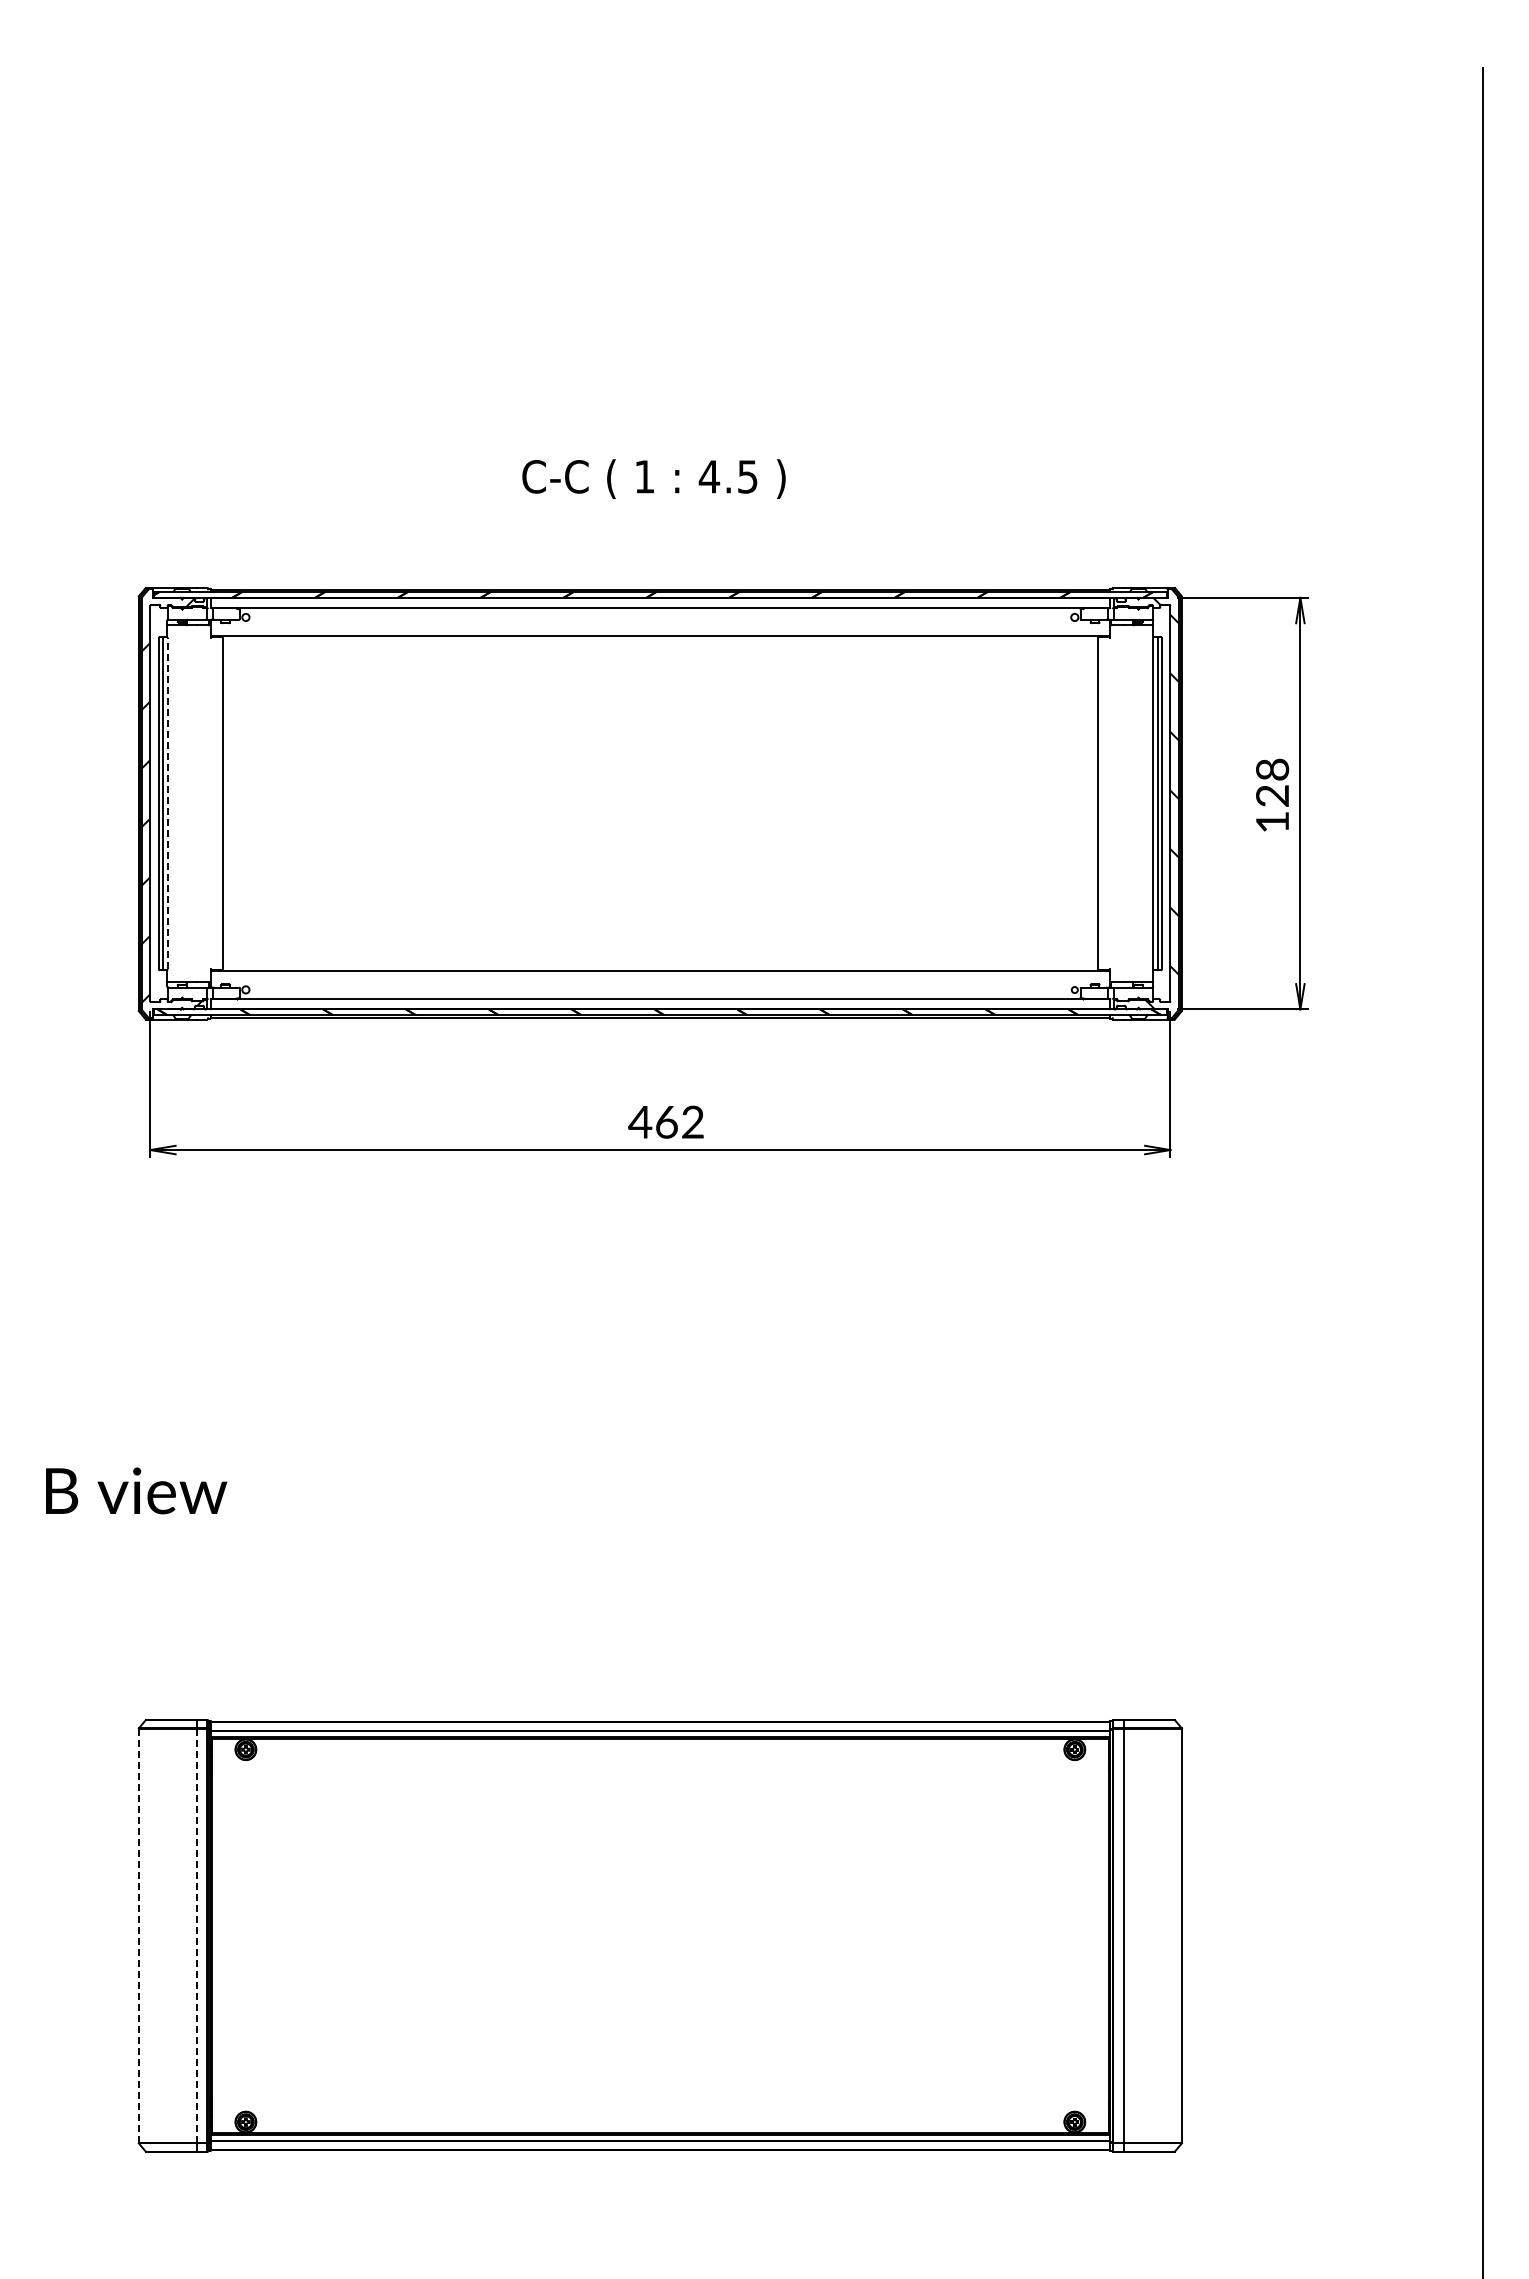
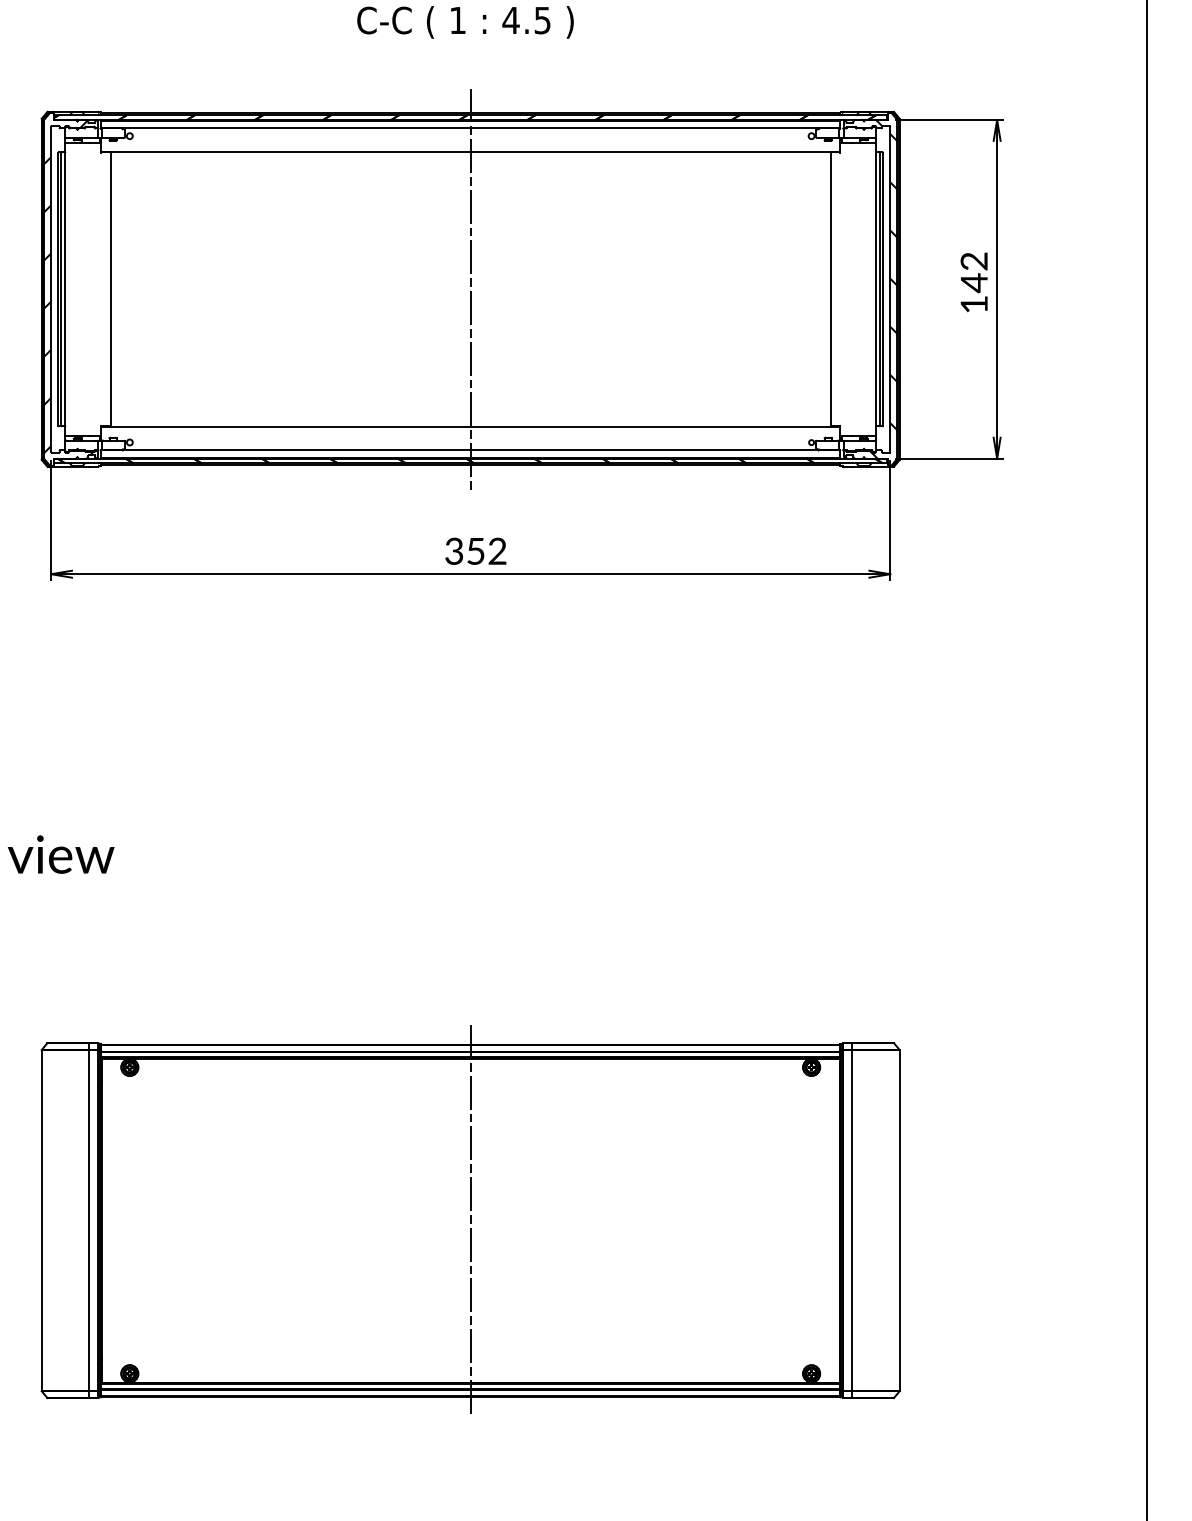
text: (1272, 783) -> (974, 272), 128 -> 142
line: (167, 803) -> (65, 289), dashed -> solid
line: (660, 803) -> (470, 289), added
text: (652, 1121) -> (464, 550), 462 -> 352
line: (138, 1935) -> (41, 1220), dashed -> solid
line: (196, 1935) -> (89, 1220), dashed -> solid
line: (660, 1935) -> (470, 1220), added

